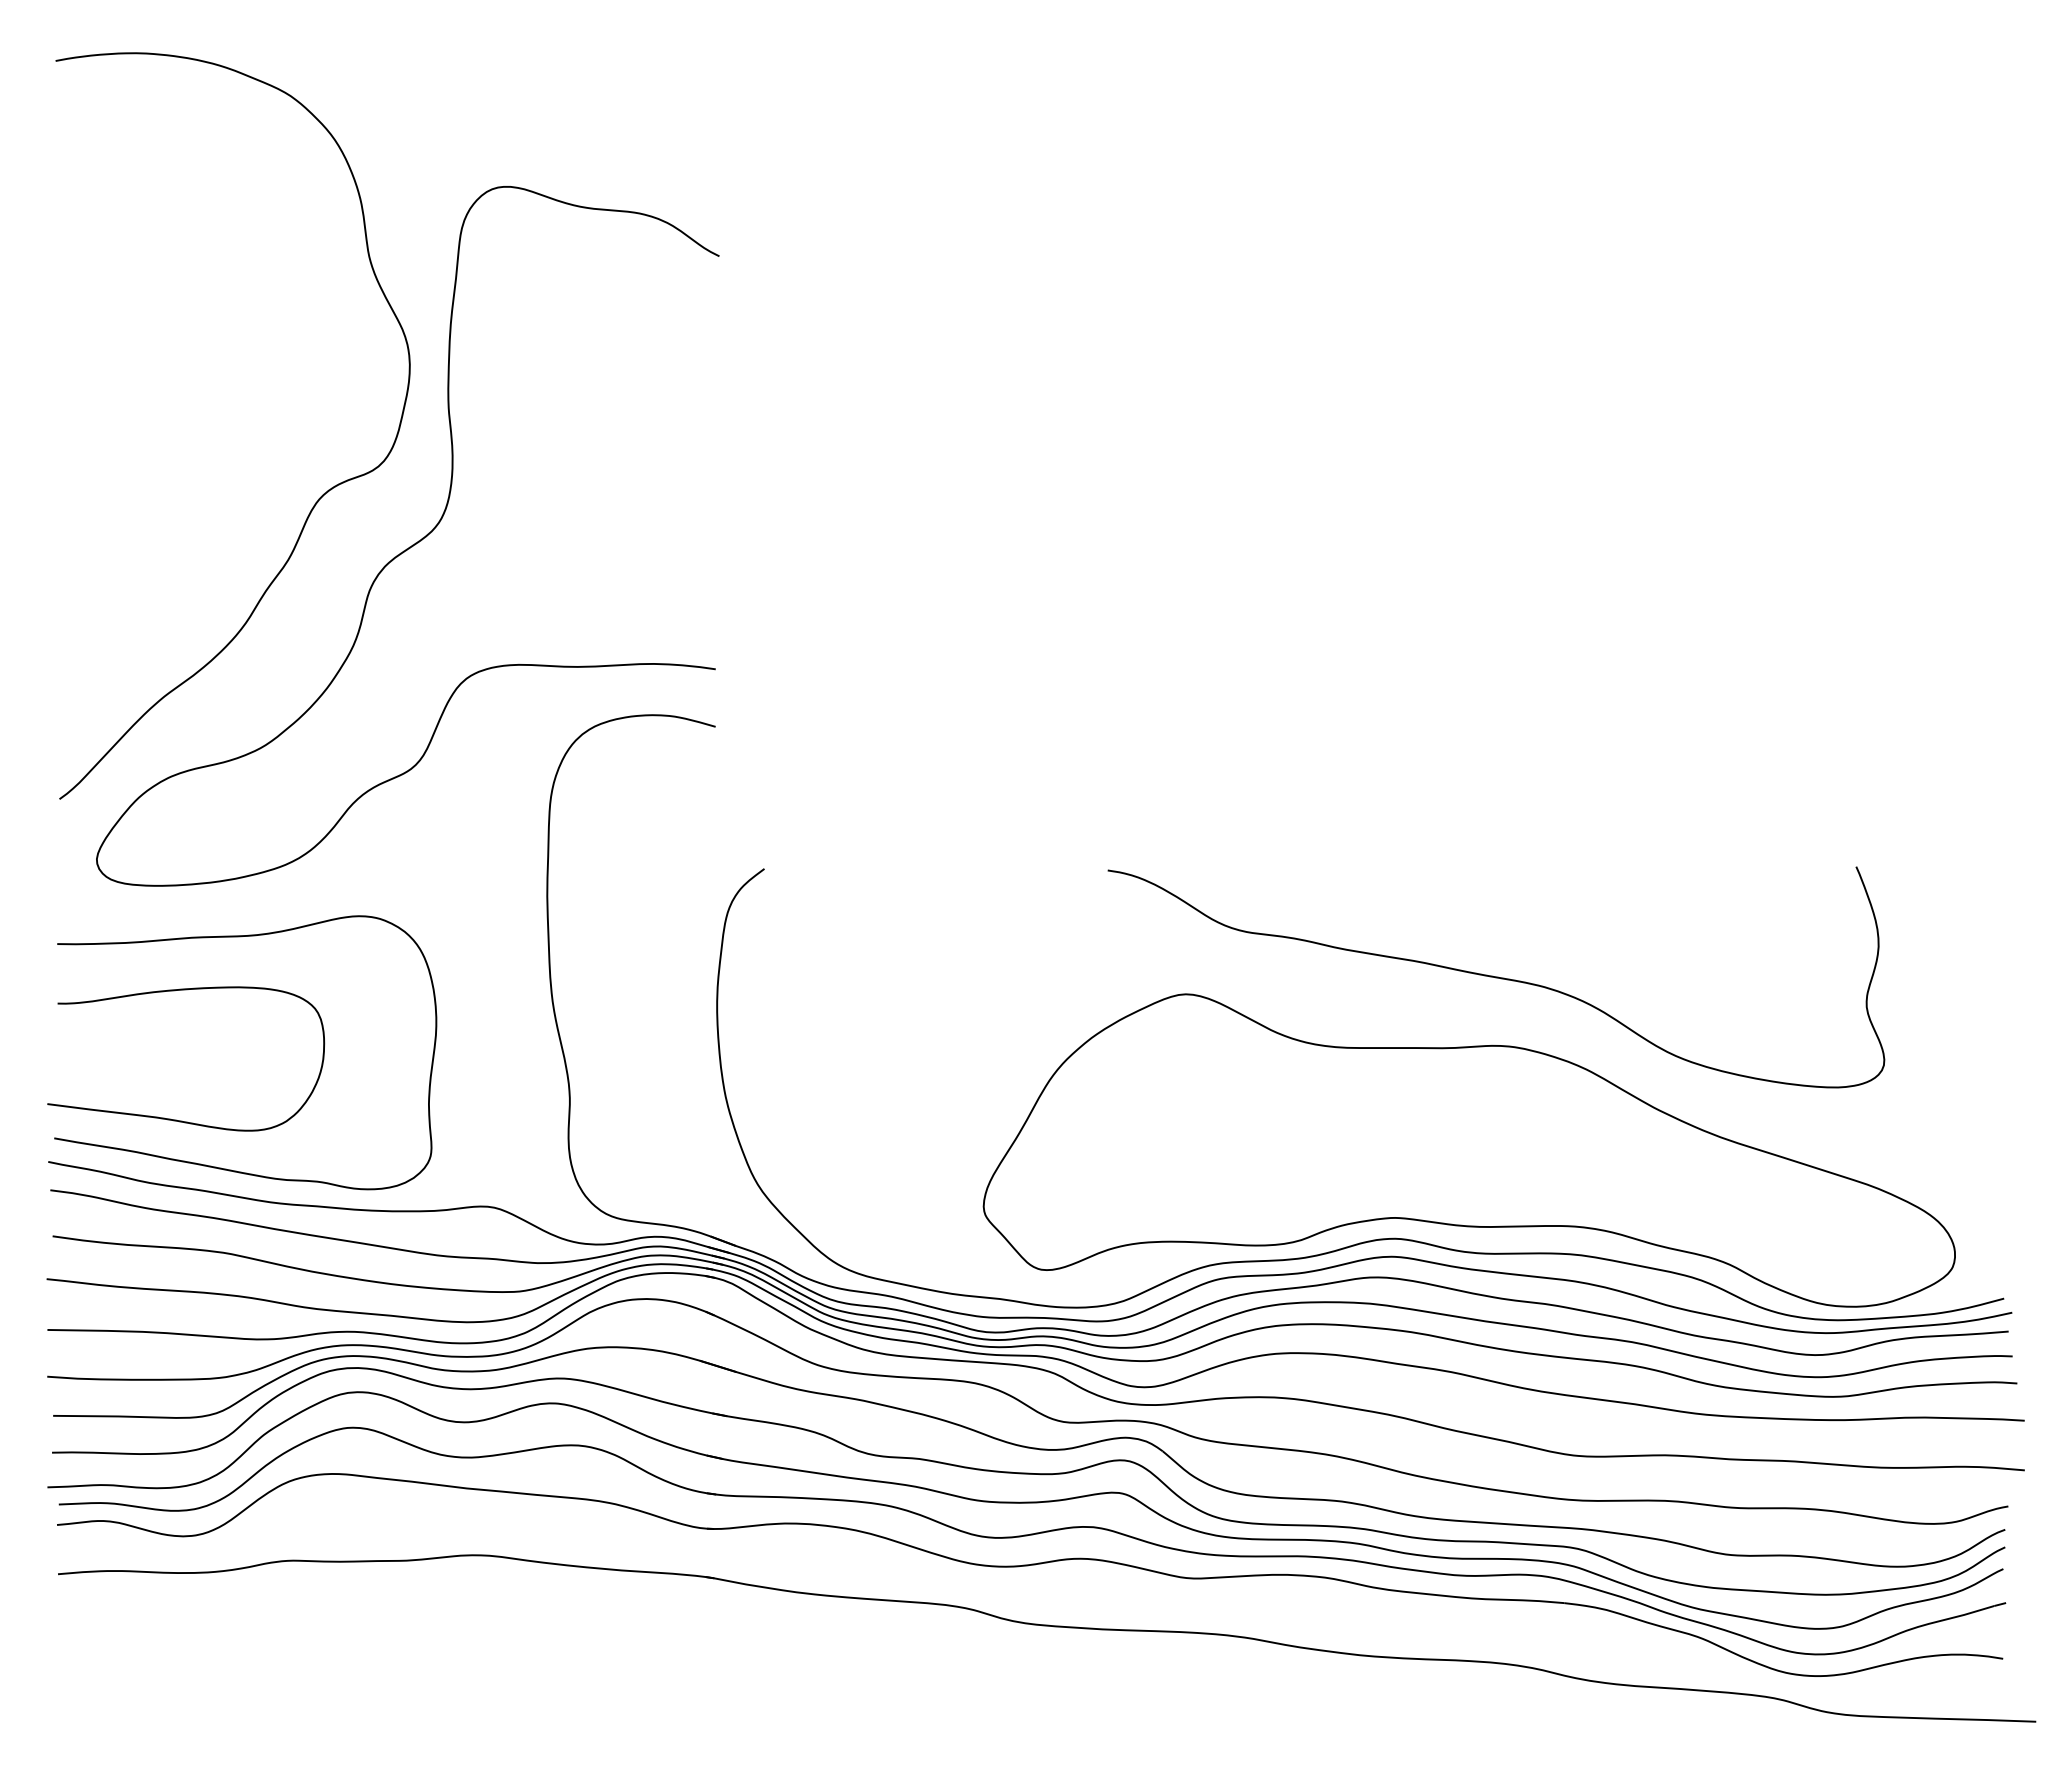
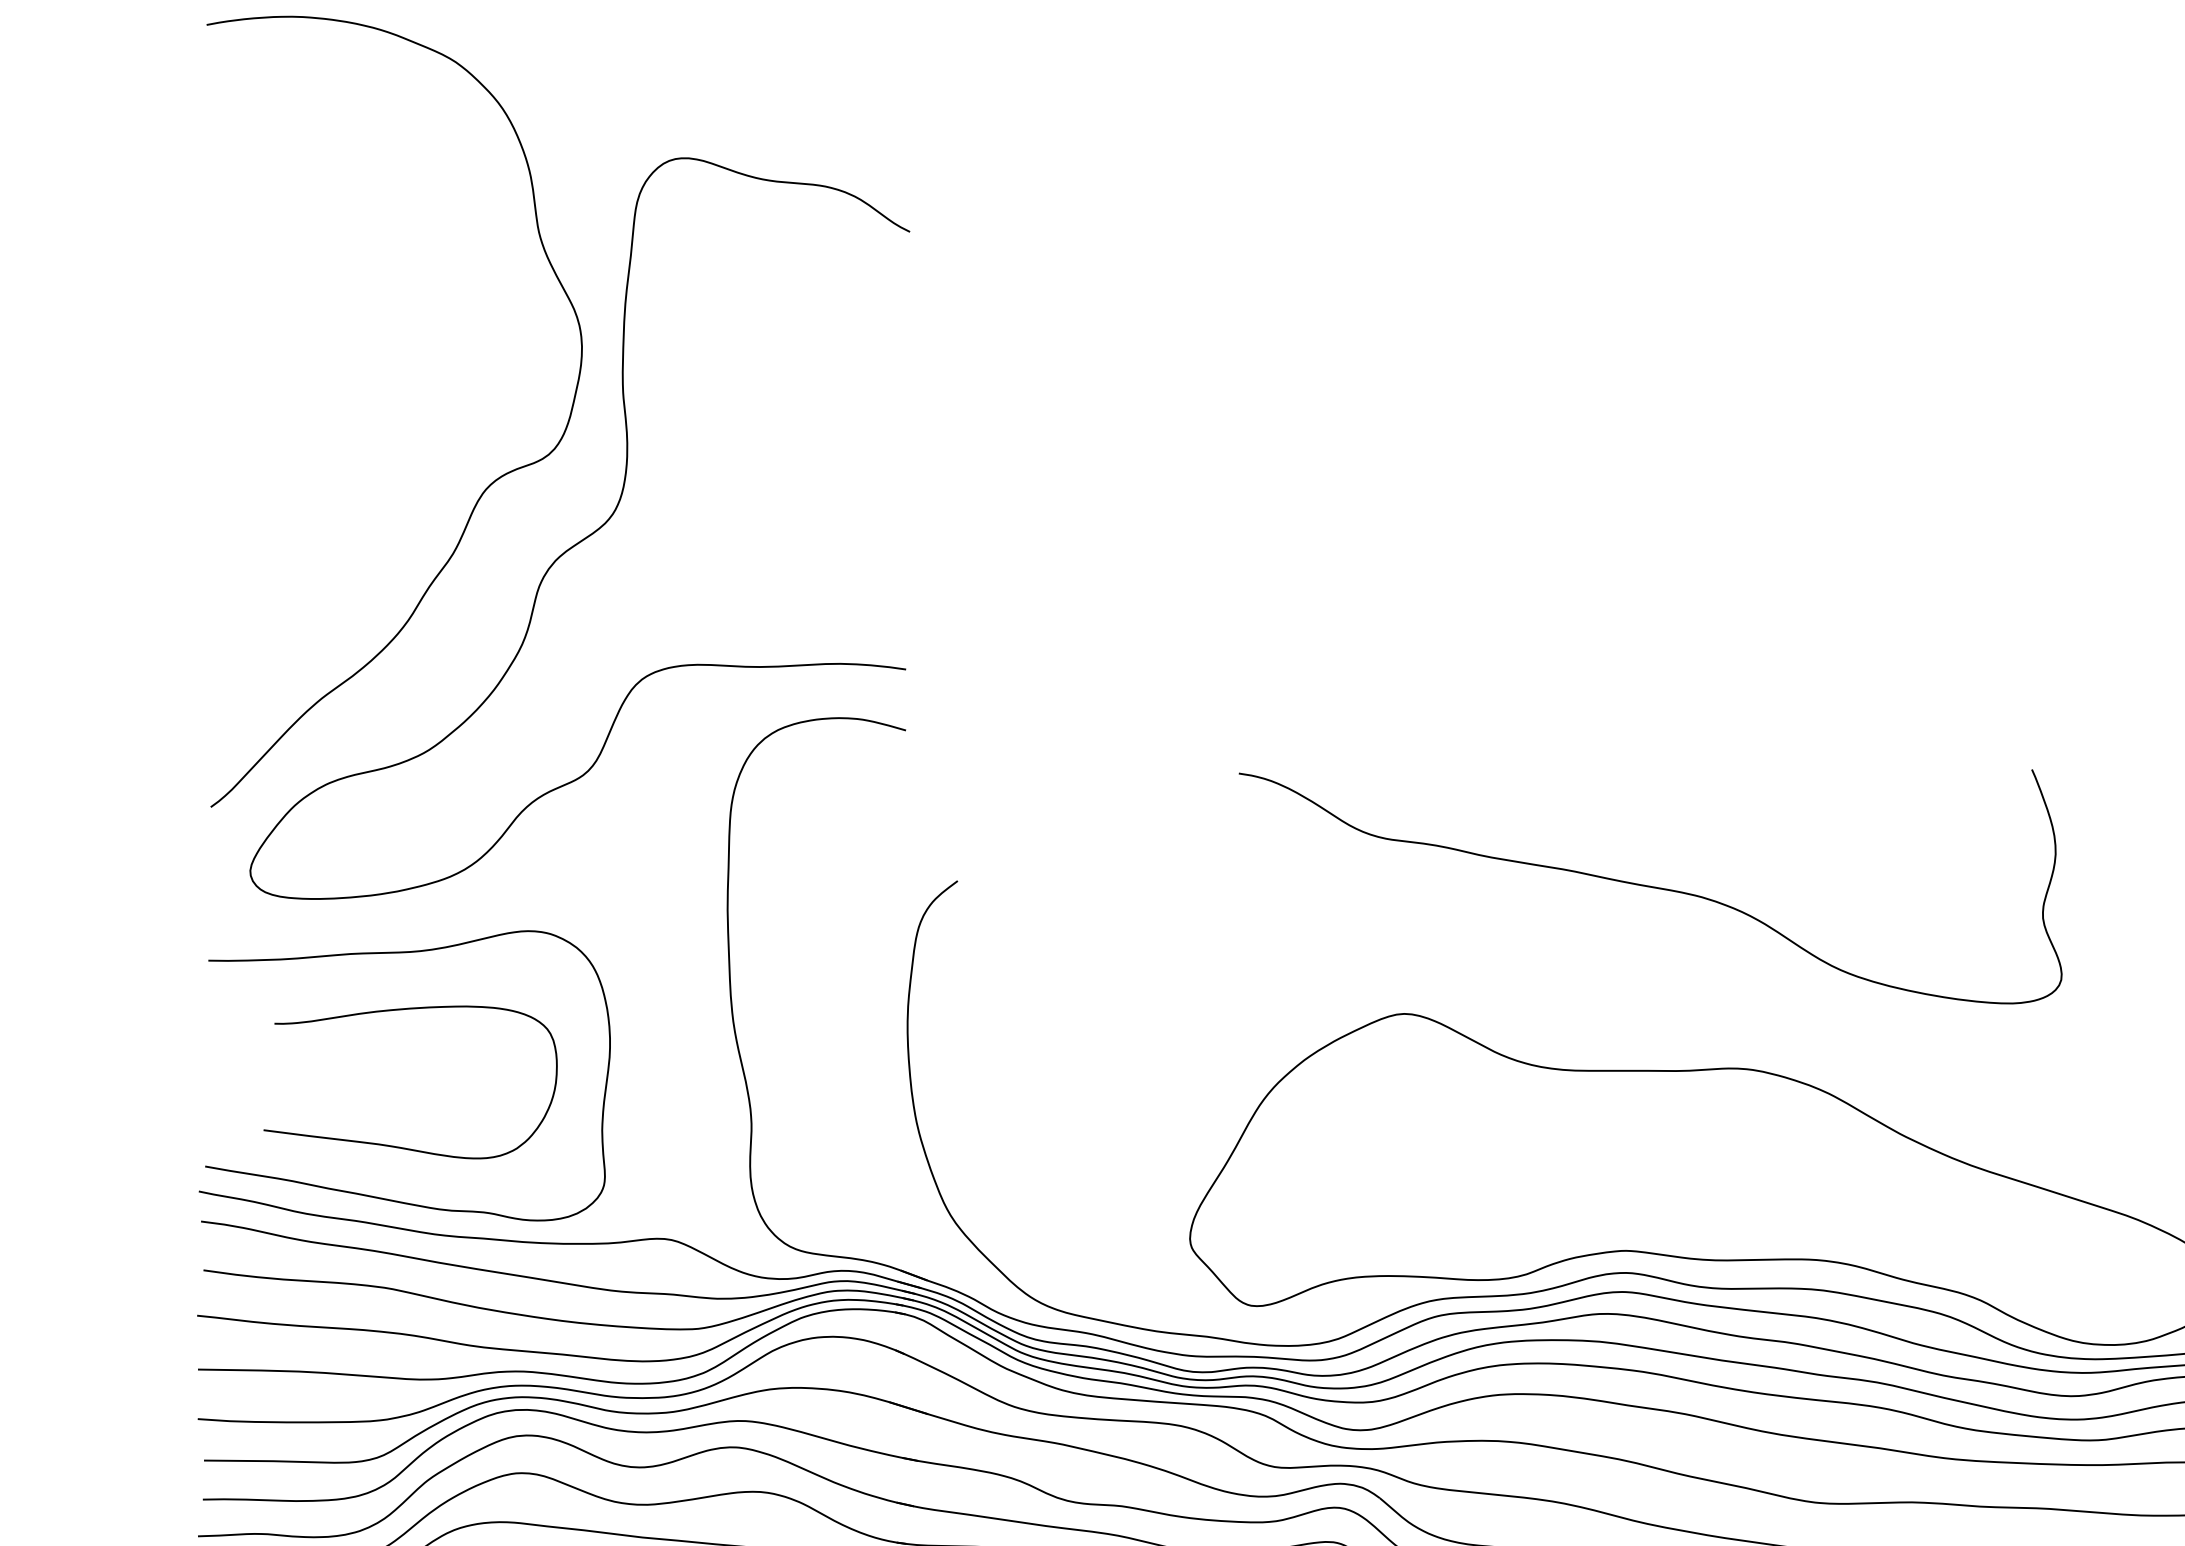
curve: (1496, 977) -> (1650, 886), moved
curve: (176, 1119) -> (400, 1146), moved

